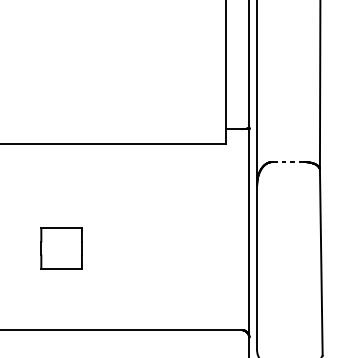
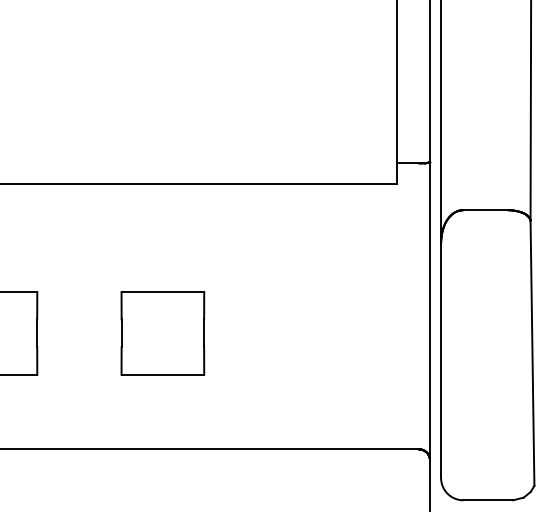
line: (288, 162) -> (485, 210), dashed -> solid
part: (61, 248) -> (162, 333), size x1.43

